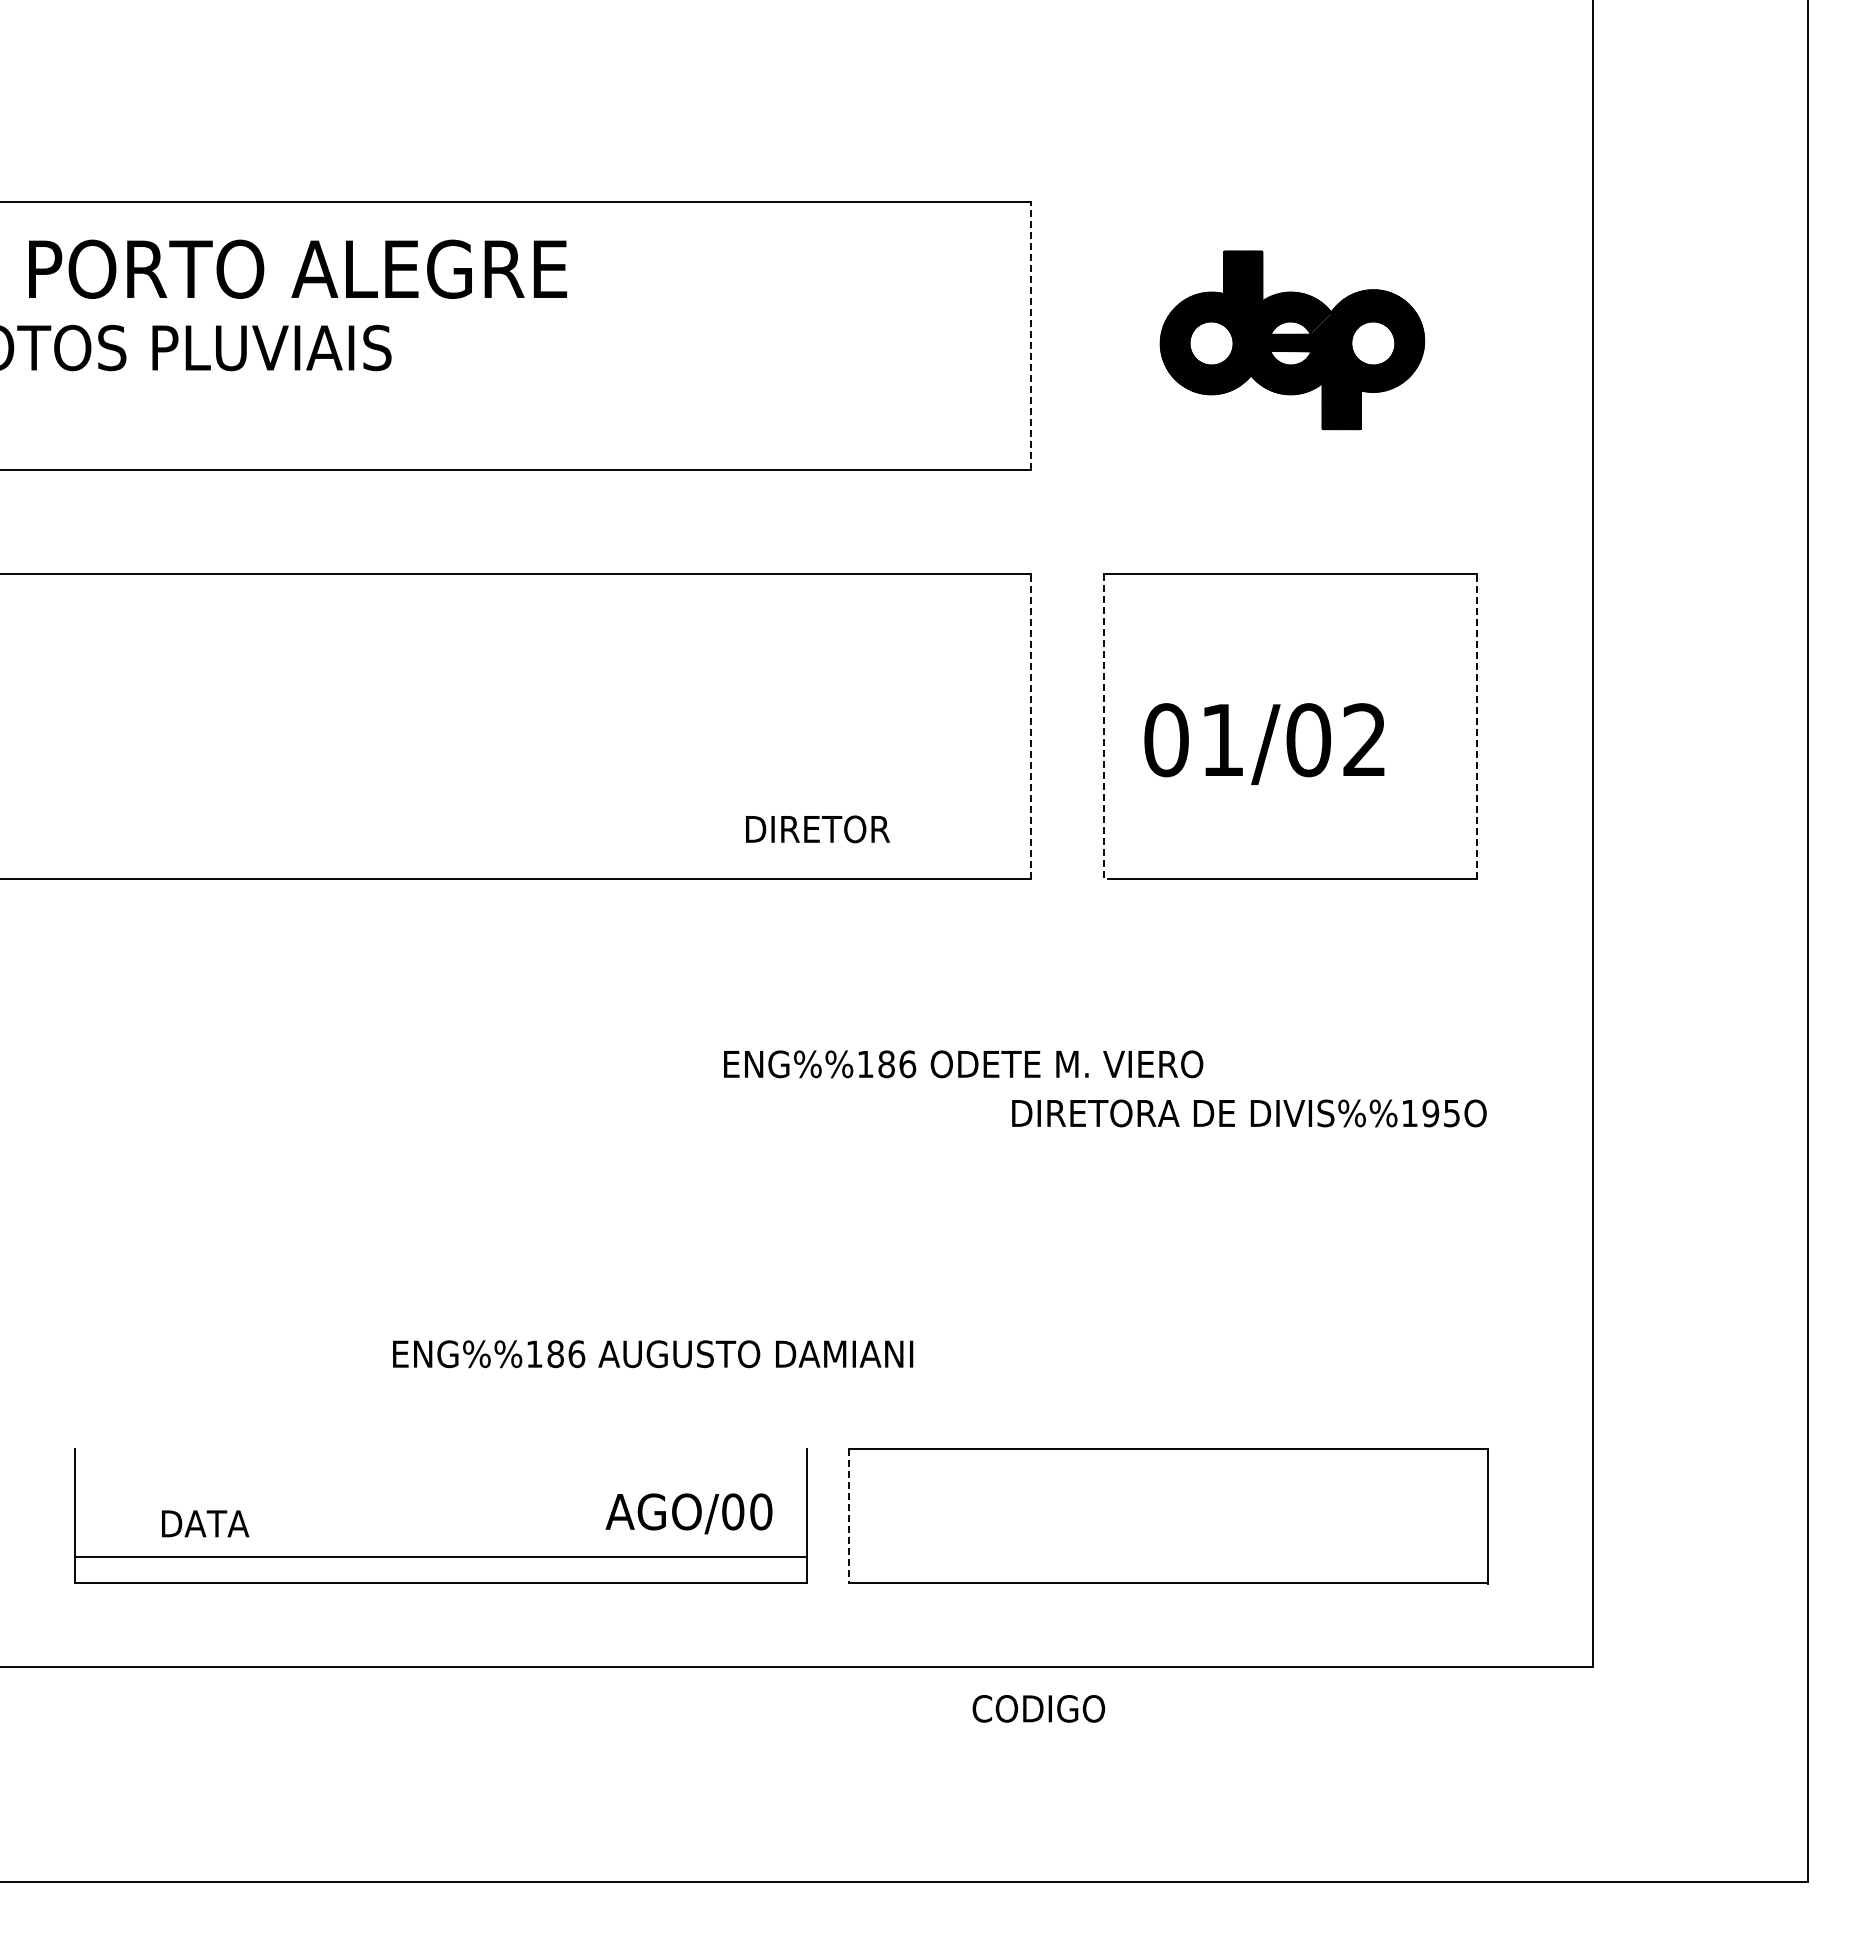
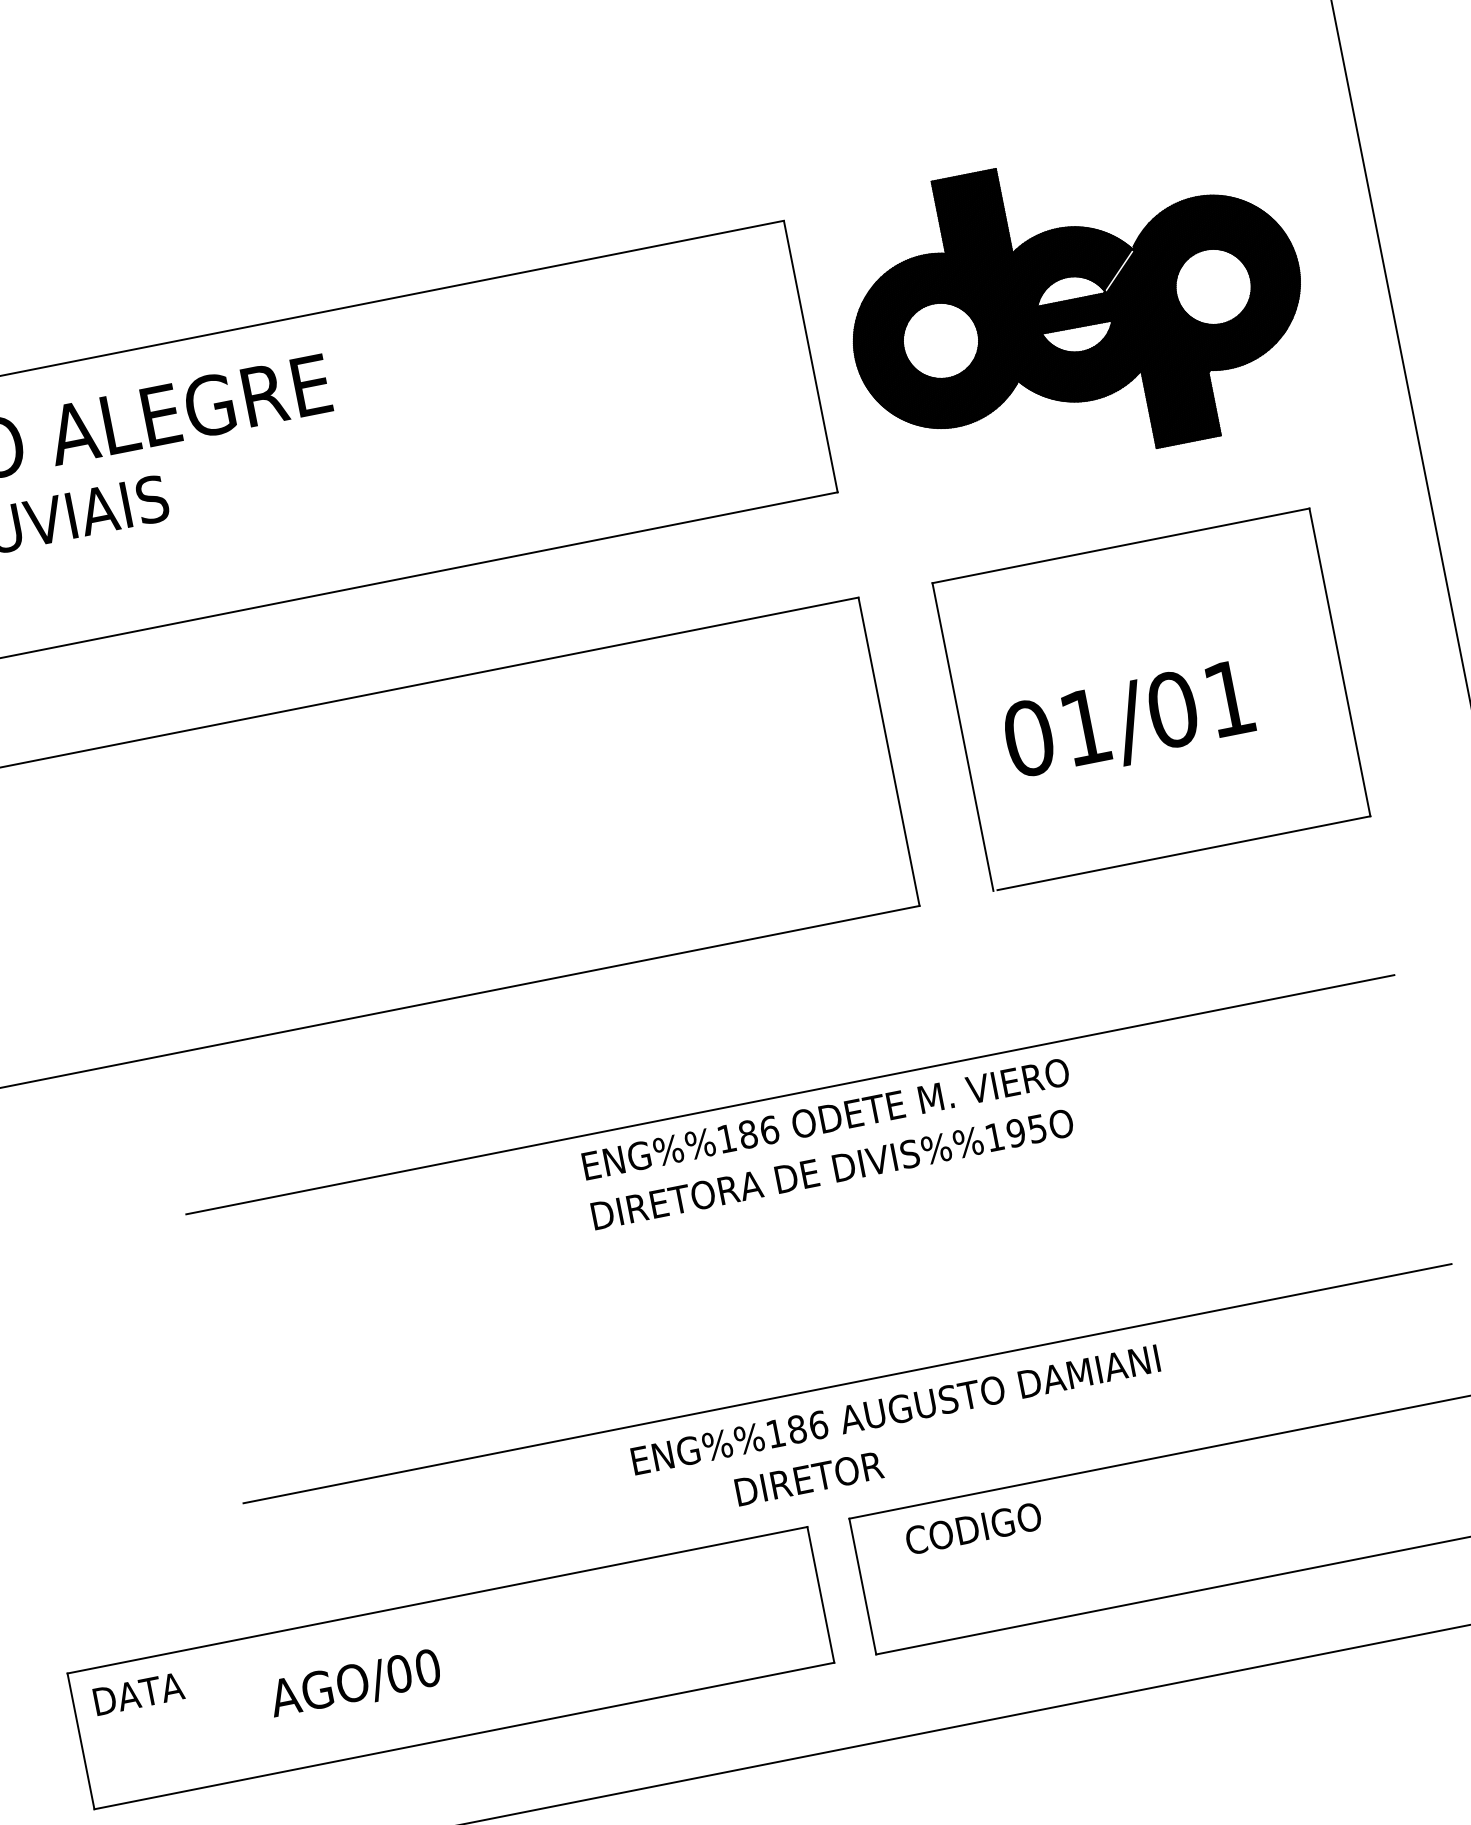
line: (1030, 335) -> (810, 356), dashed -> solid
part: (1292, 340) -> (1076, 308), size x1.67
line: (1030, 726) -> (888, 751), dashed -> solid
line: (1476, 726) -> (1339, 662), dashed -> solid
line: (1103, 727) -> (962, 738), dashed -> solid
text: (1363, 739) -> (1228, 698), 01/02 -> 01/01
text: (818, 829) -> (809, 1478), moved
line: (871, 1034) -> (789, 1094), added
text: (963, 1064) -> (825, 1119), moved
text: (1249, 1113) -> (832, 1169), moved
line: (871, 1320) -> (846, 1384), added
text: (653, 1354) -> (896, 1410), moved
text: (688, 1513) -> (354, 1684), moved
line: (848, 1516) -> (862, 1587), dashed -> solid
text: (205, 1523) -> (138, 1693), moved
line: (441, 1556) -> (437, 1599), moved
text: (1038, 1708) -> (973, 1528), moved

